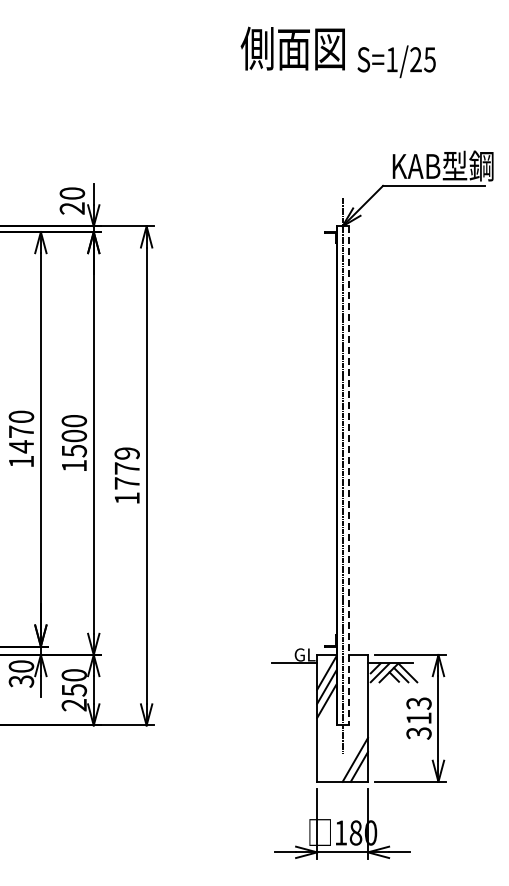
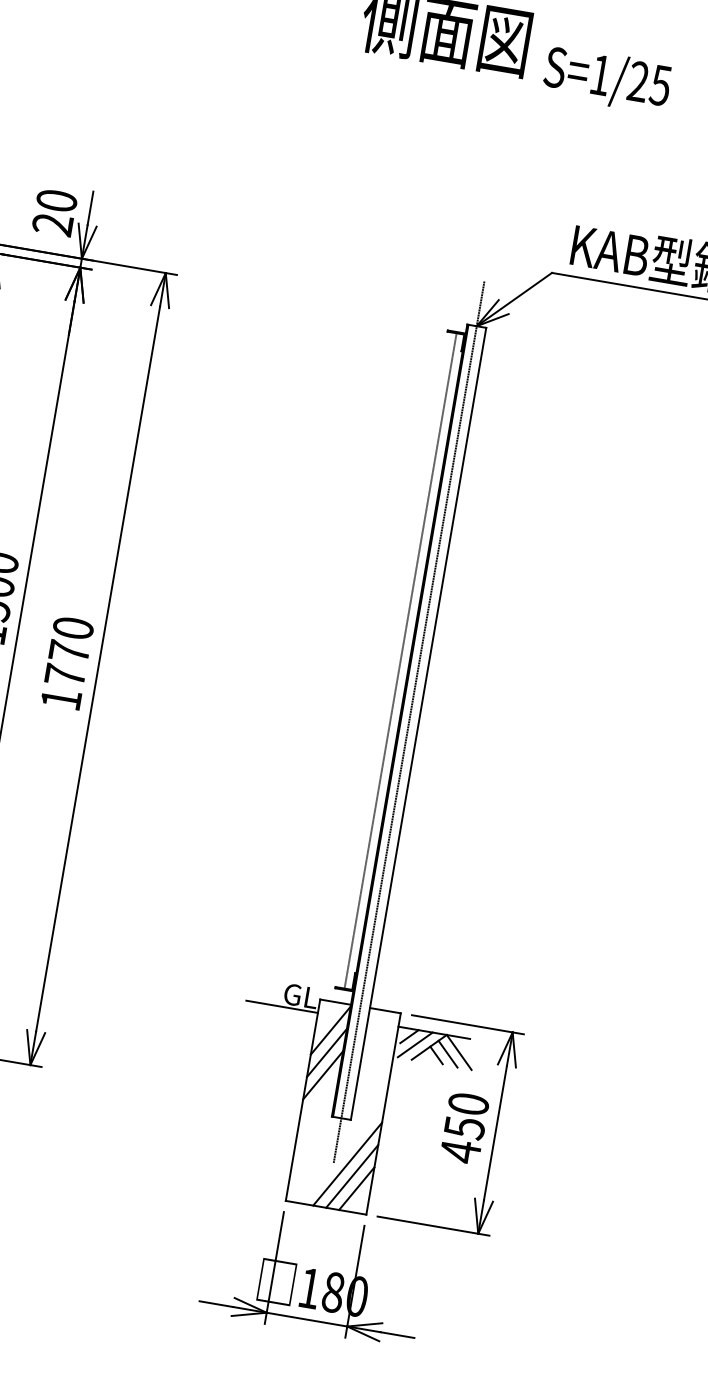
line: (330, 438) -> (400, 659), added
text: (126, 453) -> (72, 628), 1779 -> 1770
line: (348, 475) -> (418, 723), dashed -> solid
text: (418, 718) -> (463, 1127), 313 -> 450
line: (350, 752) -> (346, 1163), added

